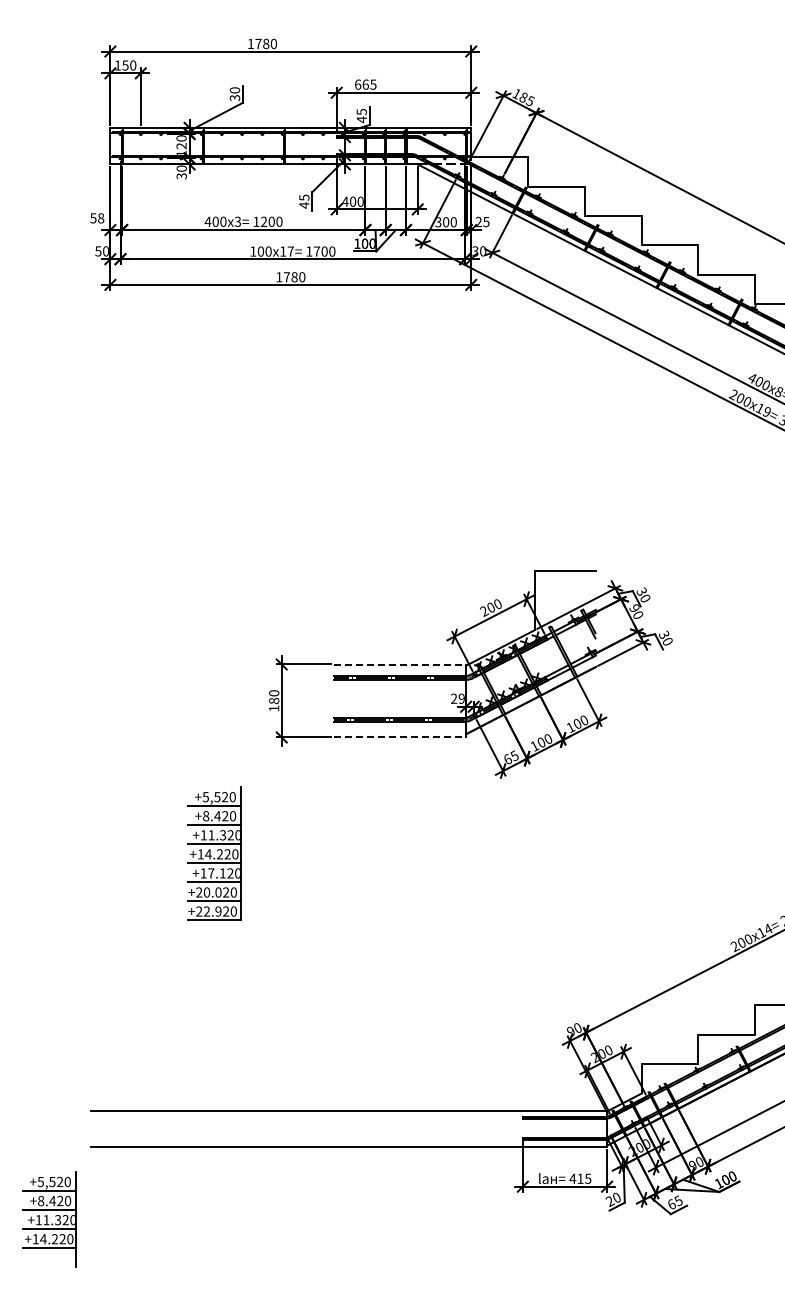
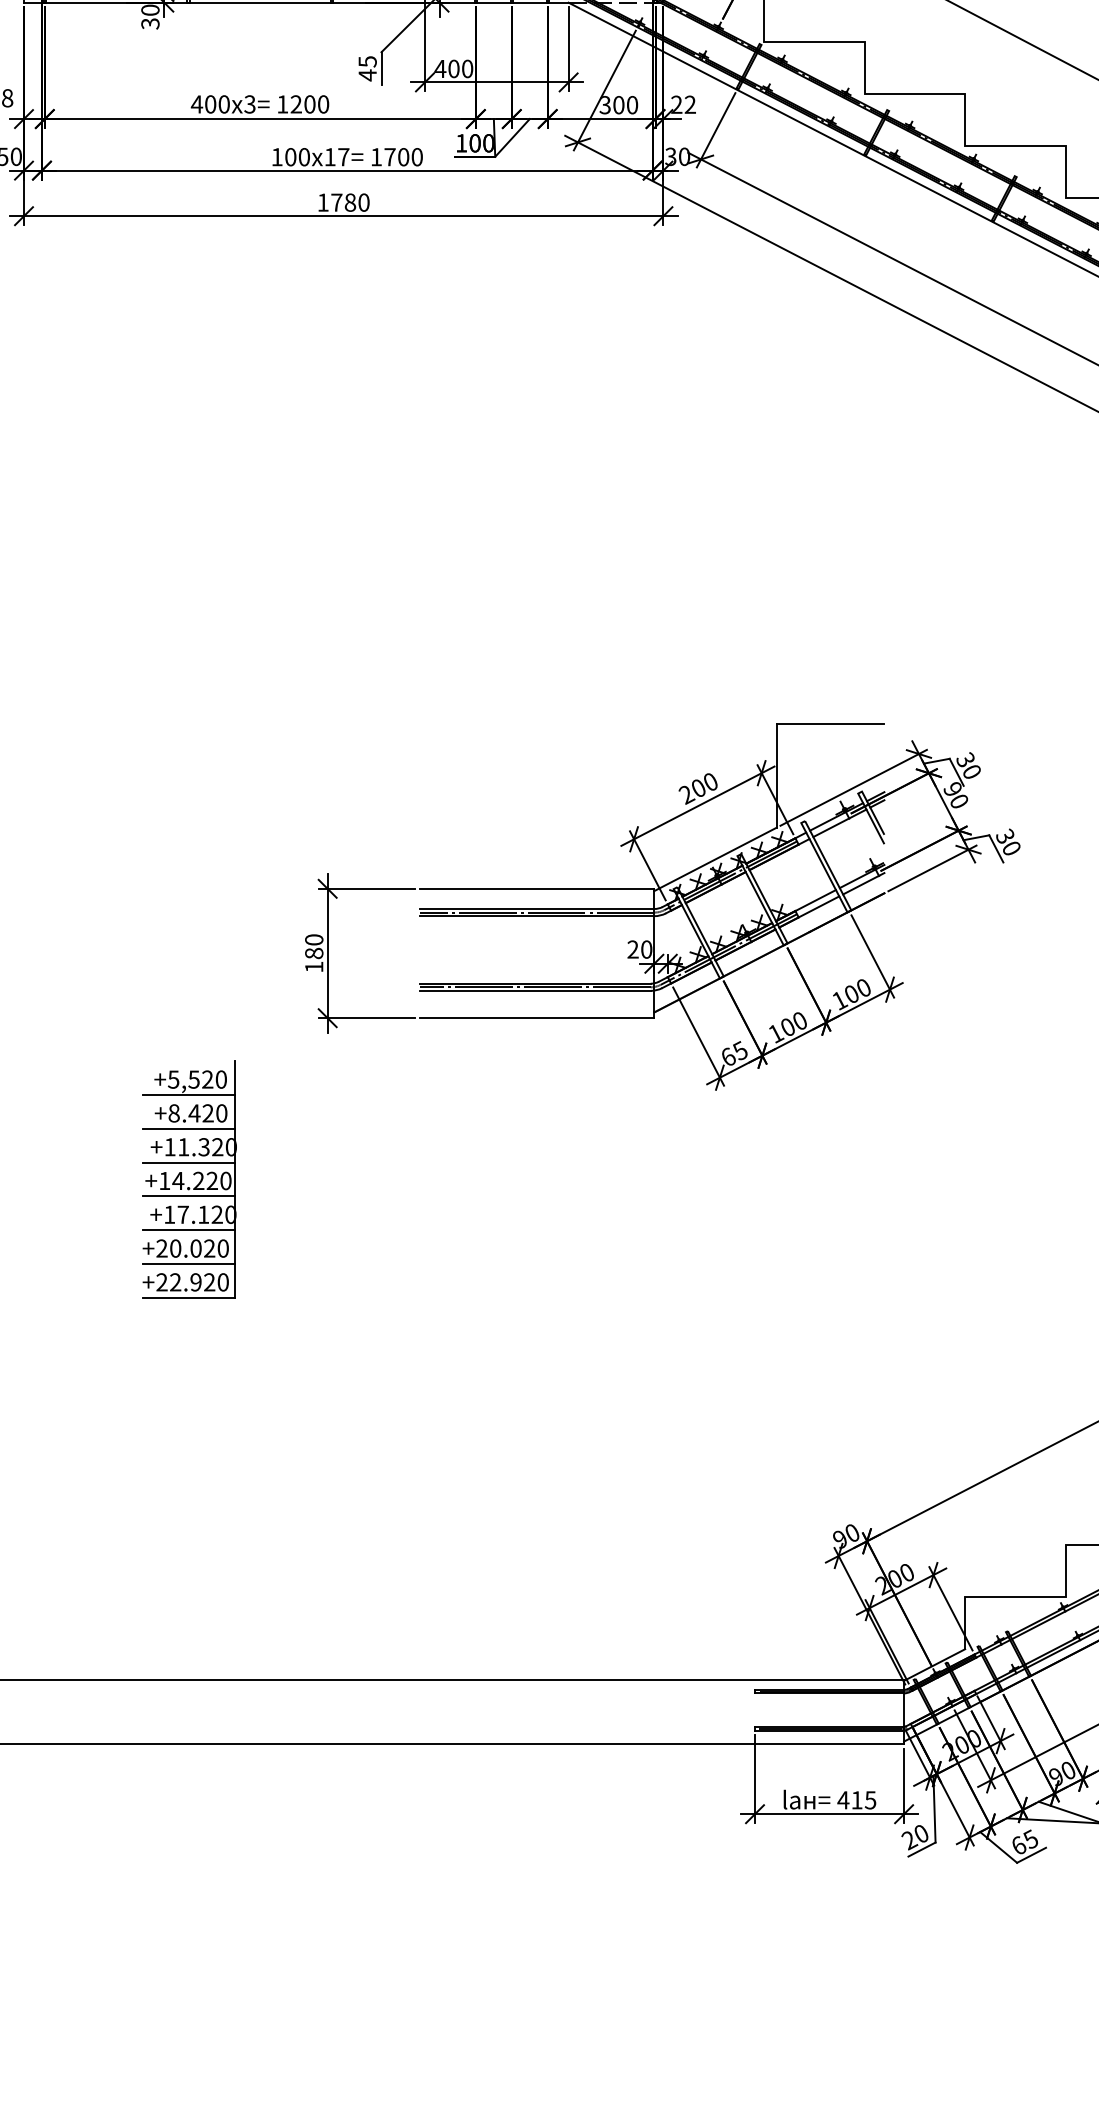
text: (486, 221) -> (690, 103), 25 -> 22
line: (400, 664) -> (538, 888), dashed -> solid
text: (461, 698) -> (646, 949), 29 -> 20
line: (400, 737) -> (538, 1018), dashed -> solid
part: (214, 853) -> (188, 1179), moved

